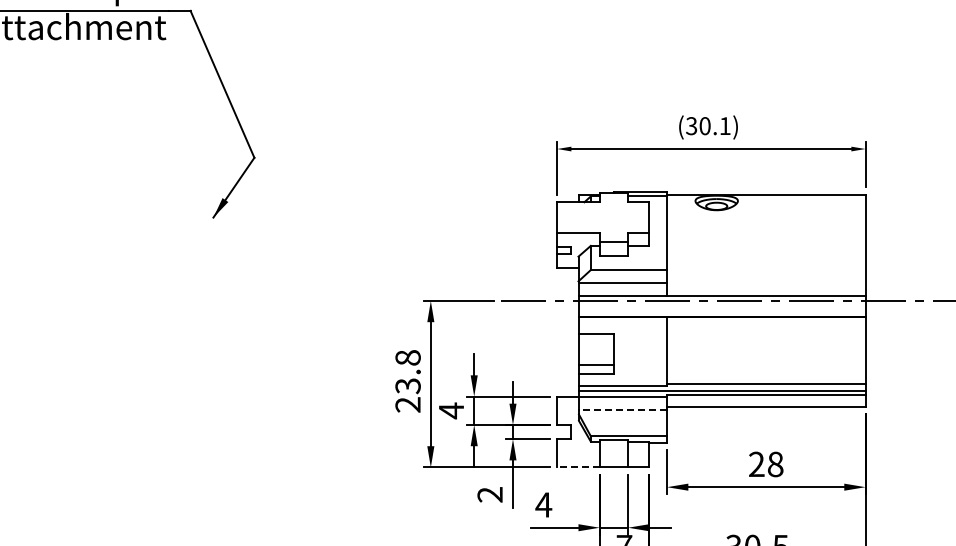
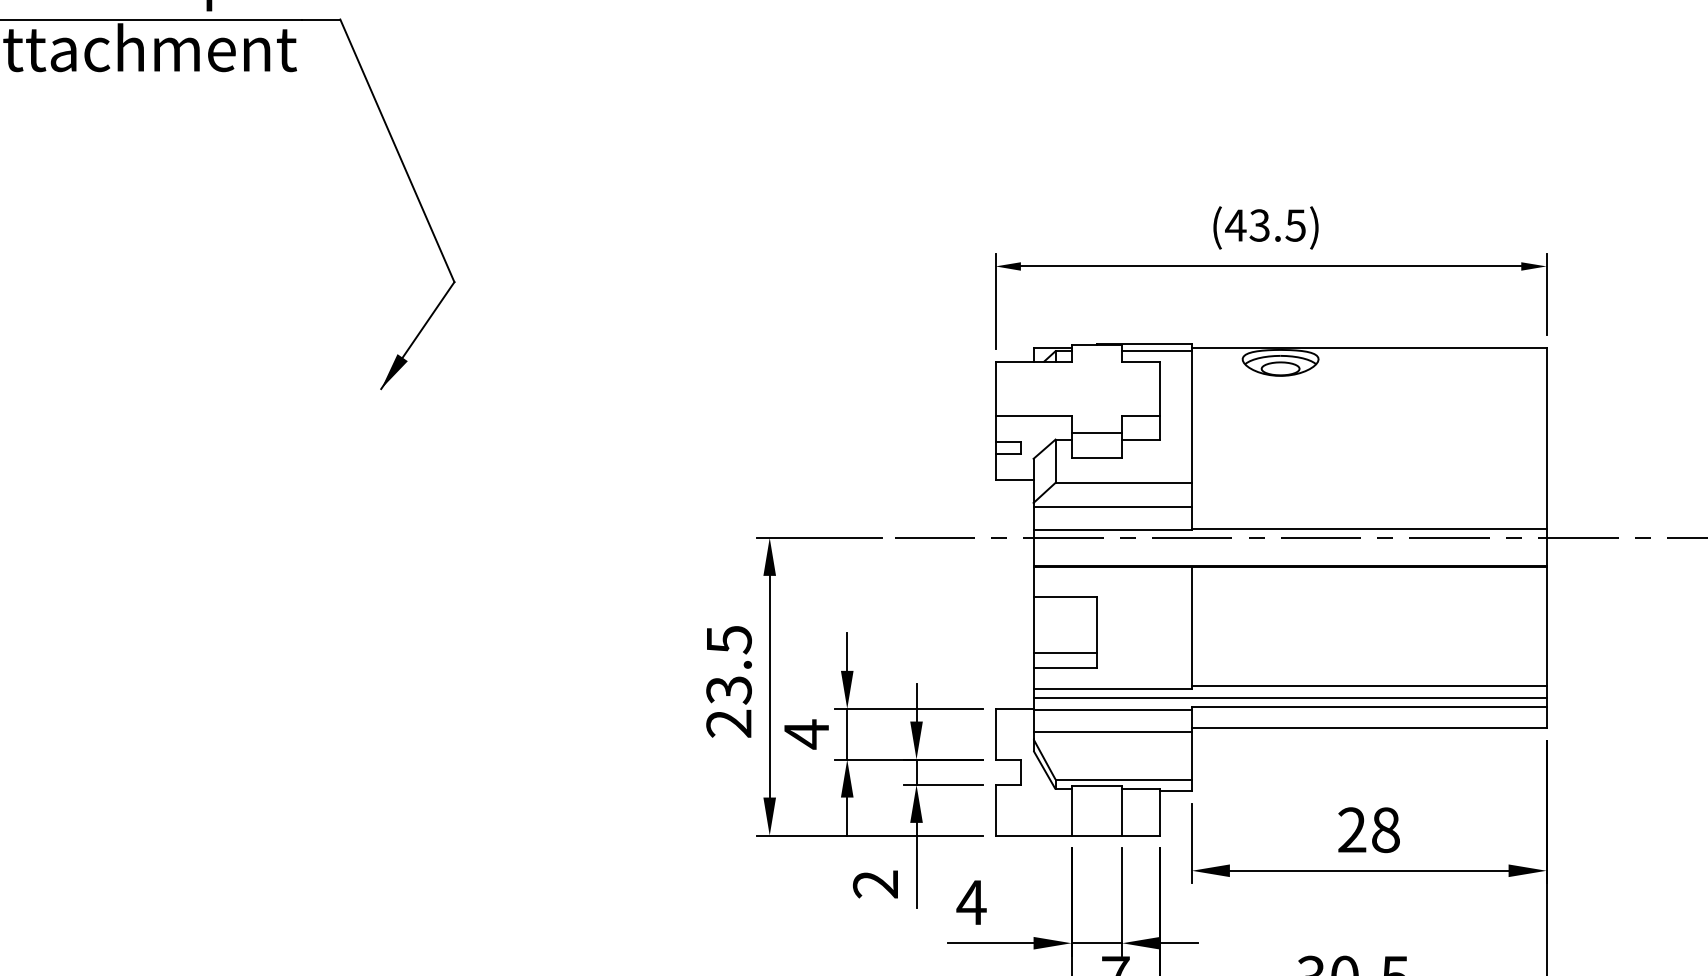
text: (707, 126) -> (1264, 226), (30.1) -> (43.5)
text: (407, 358) -> (728, 640), 23.8 -> 23.5
line: (622, 409) -> (1112, 731), dashed -> solid
line: (578, 467) -> (1033, 835), dashed -> solid

